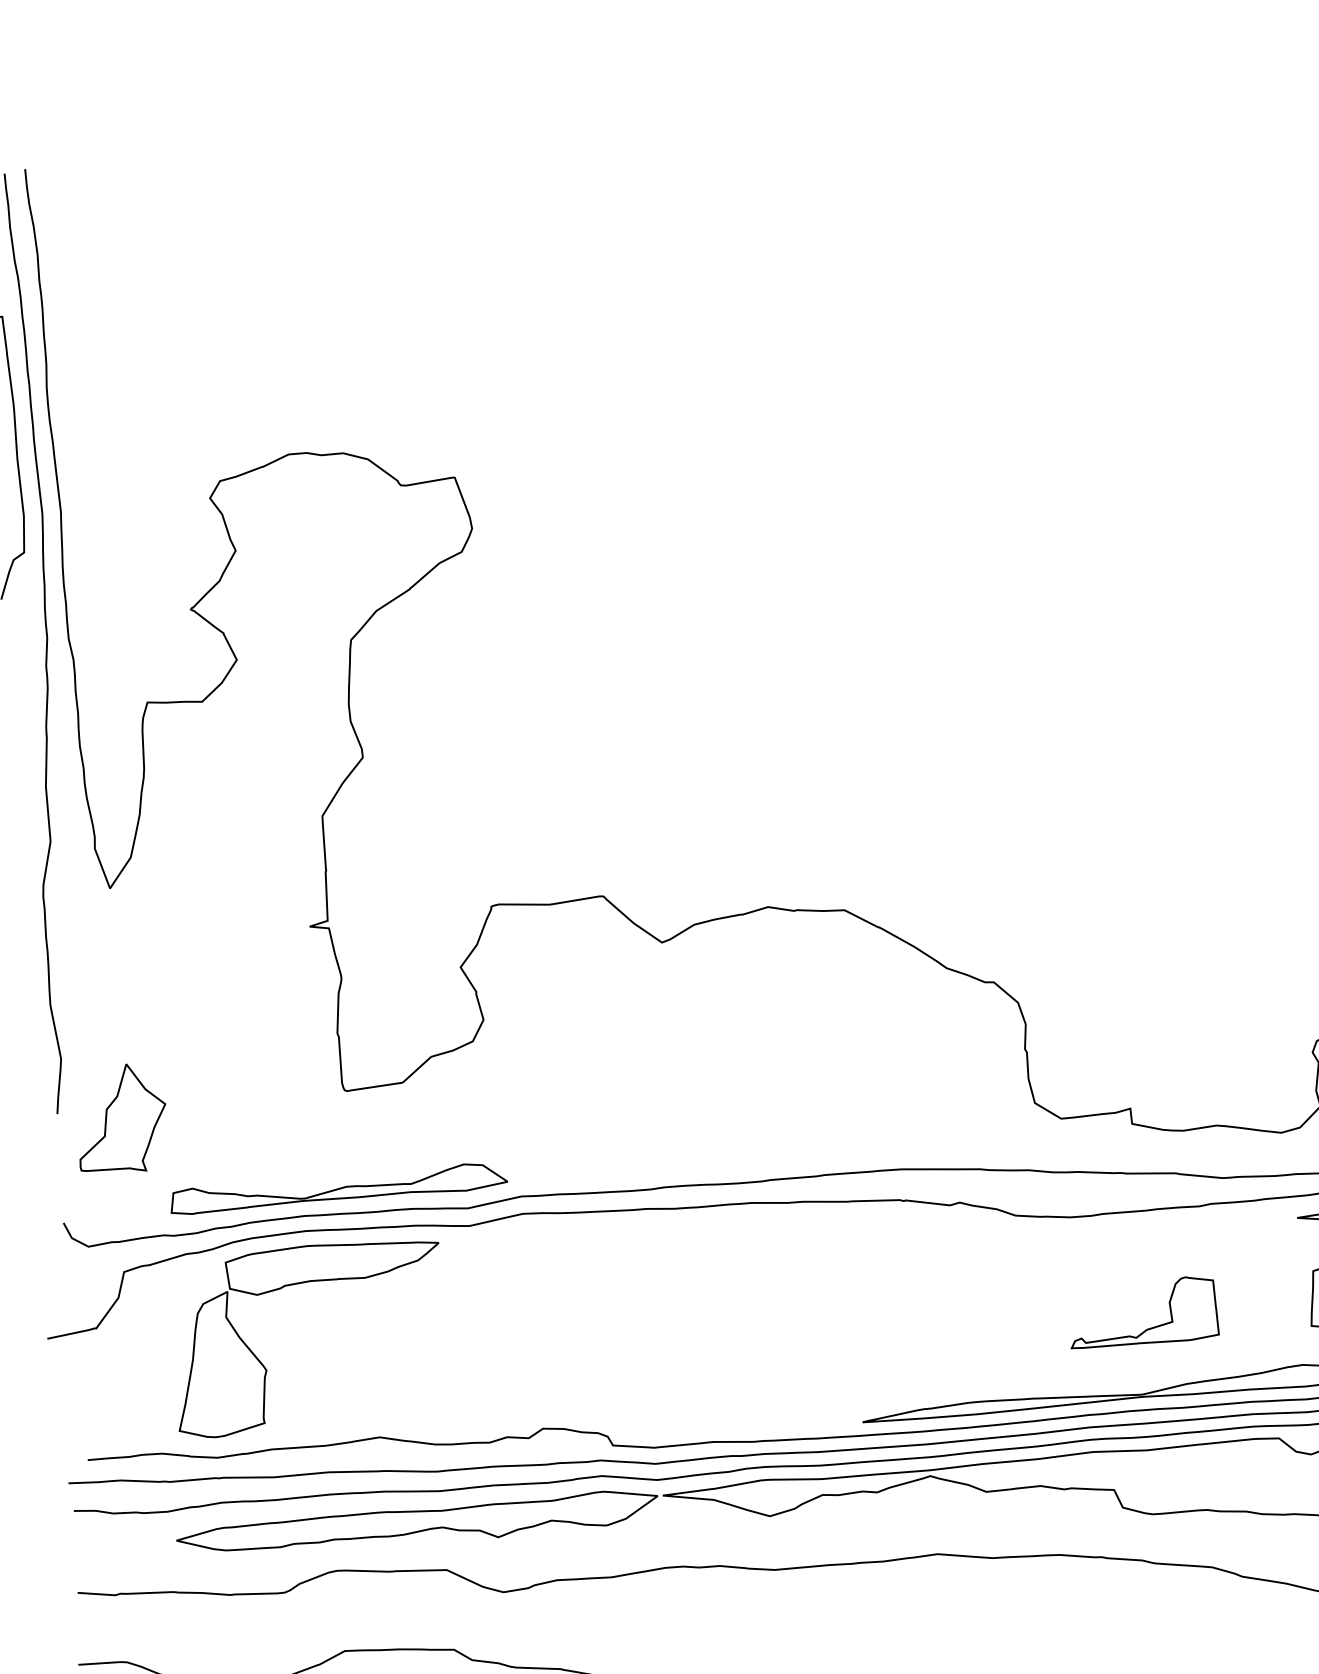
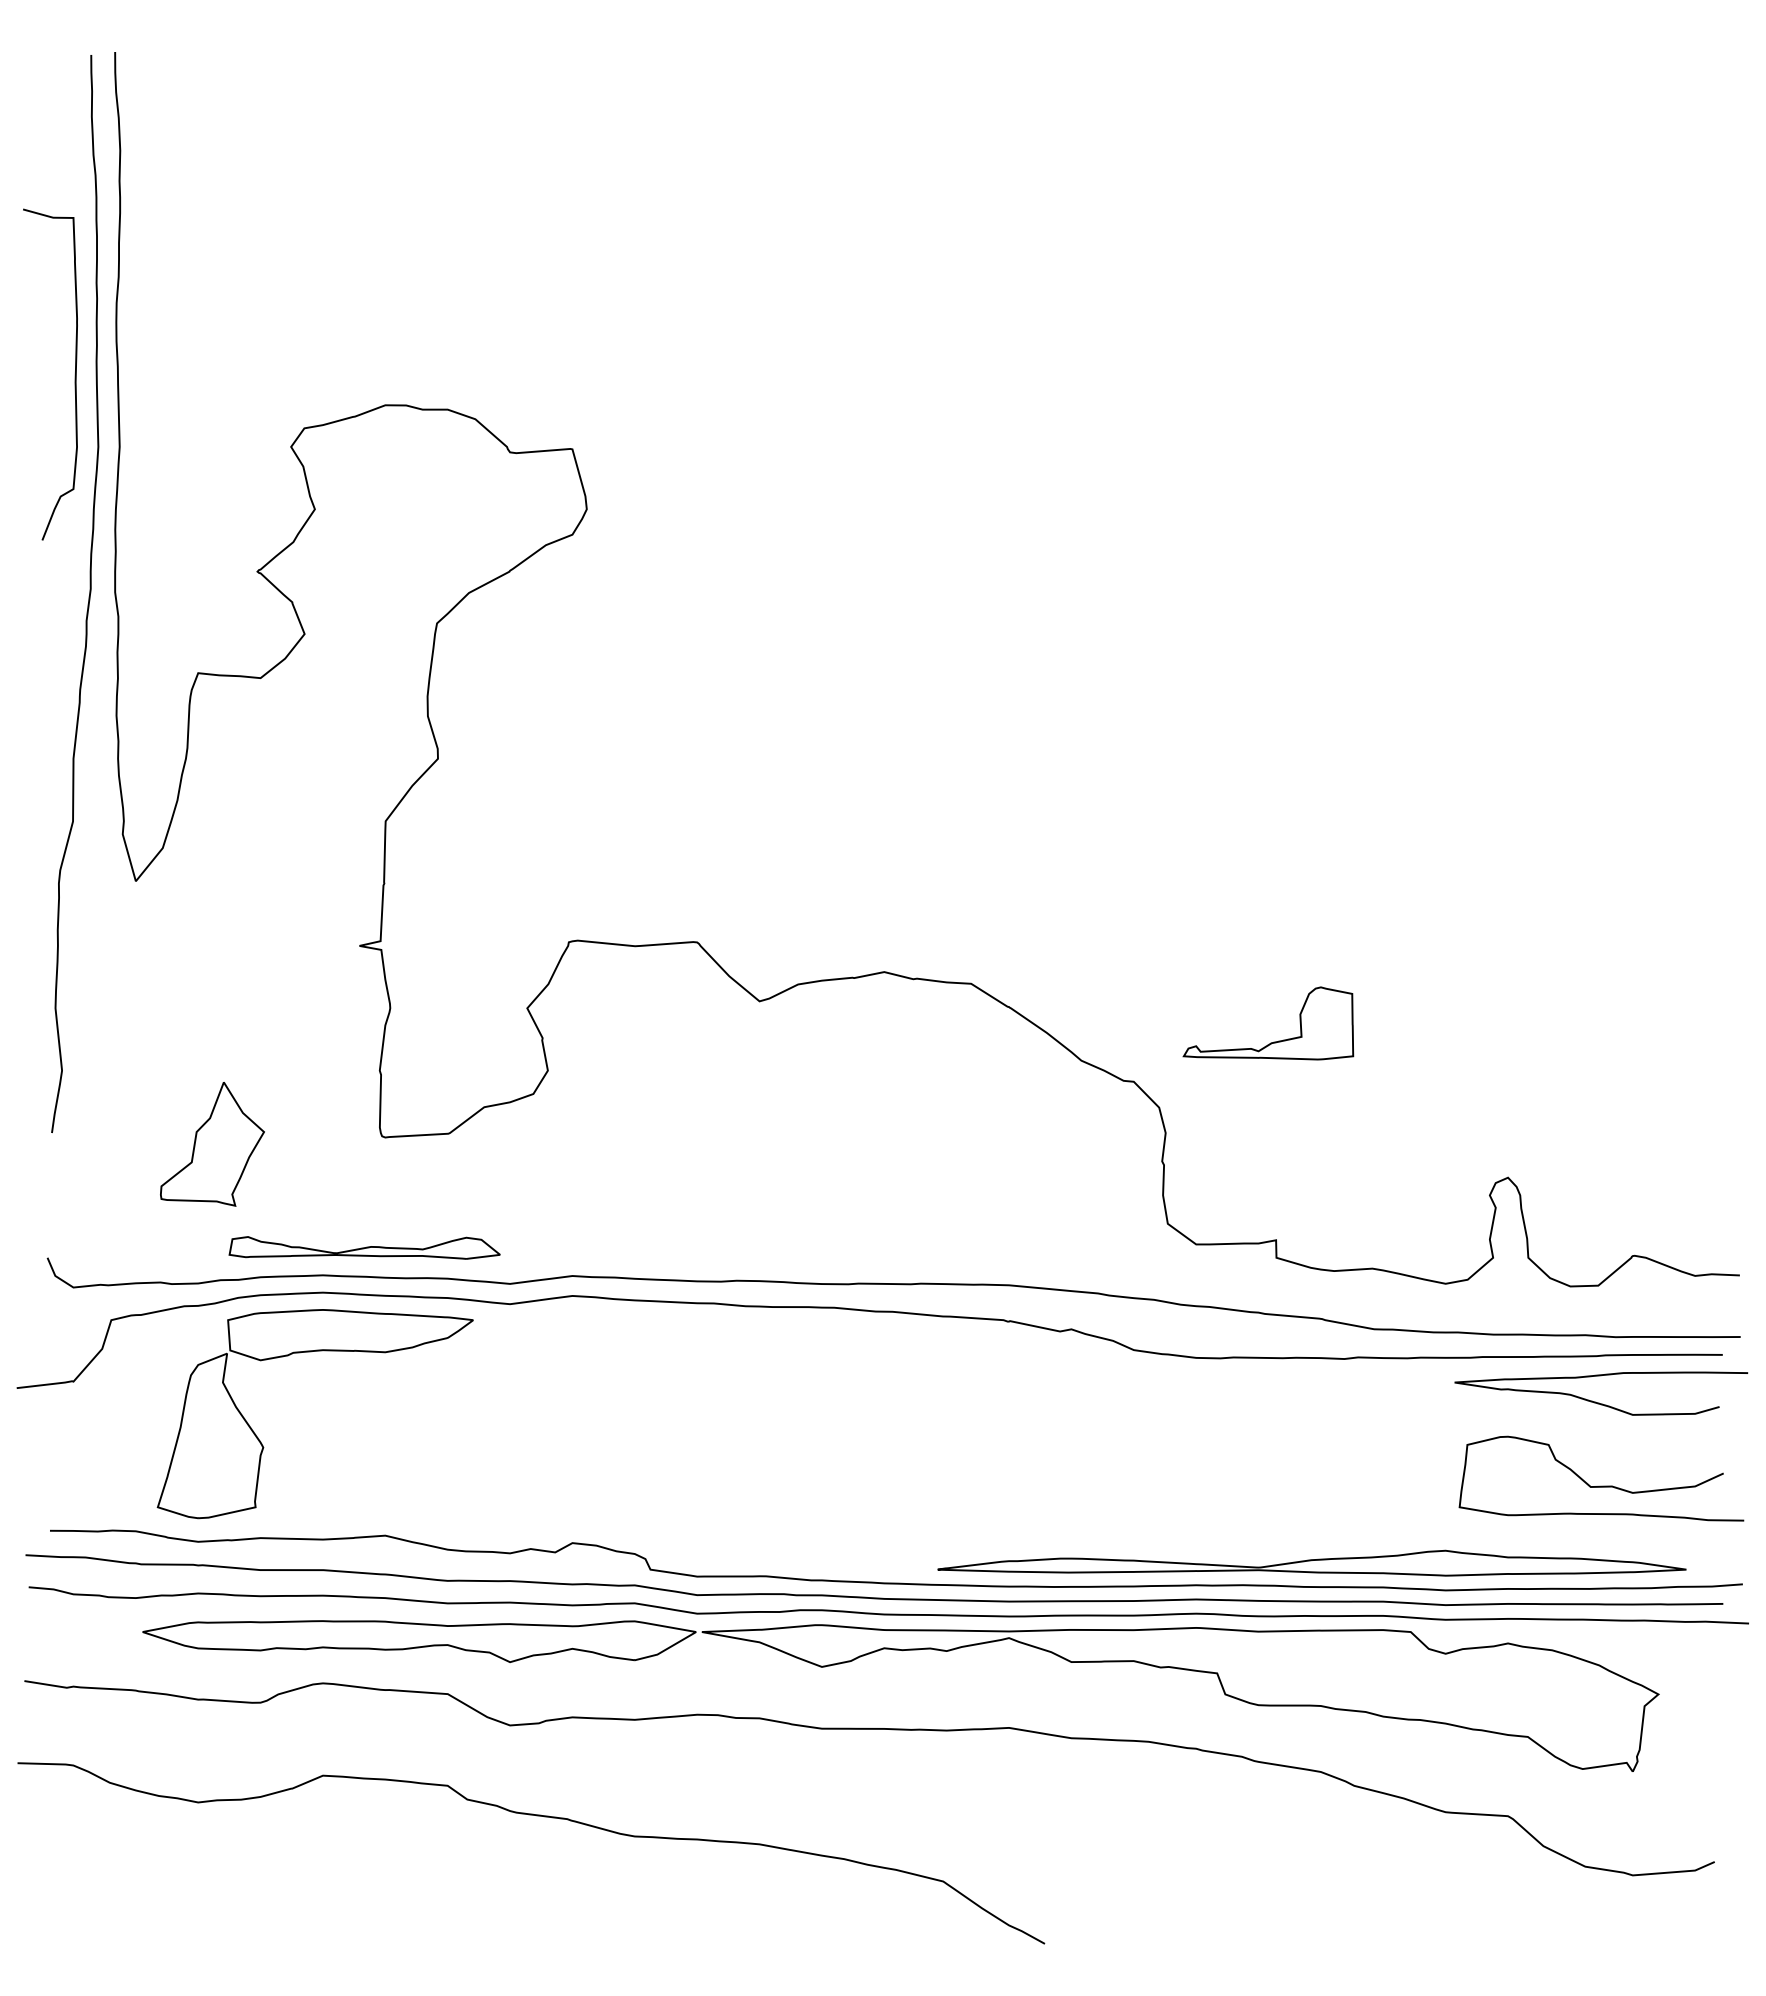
part: (121, 1119) -> (212, 1144), moved
part: (338, 1188) -> (364, 1247), size x0.7
part: (1148, 1328) -> (1273, 1041), moved

